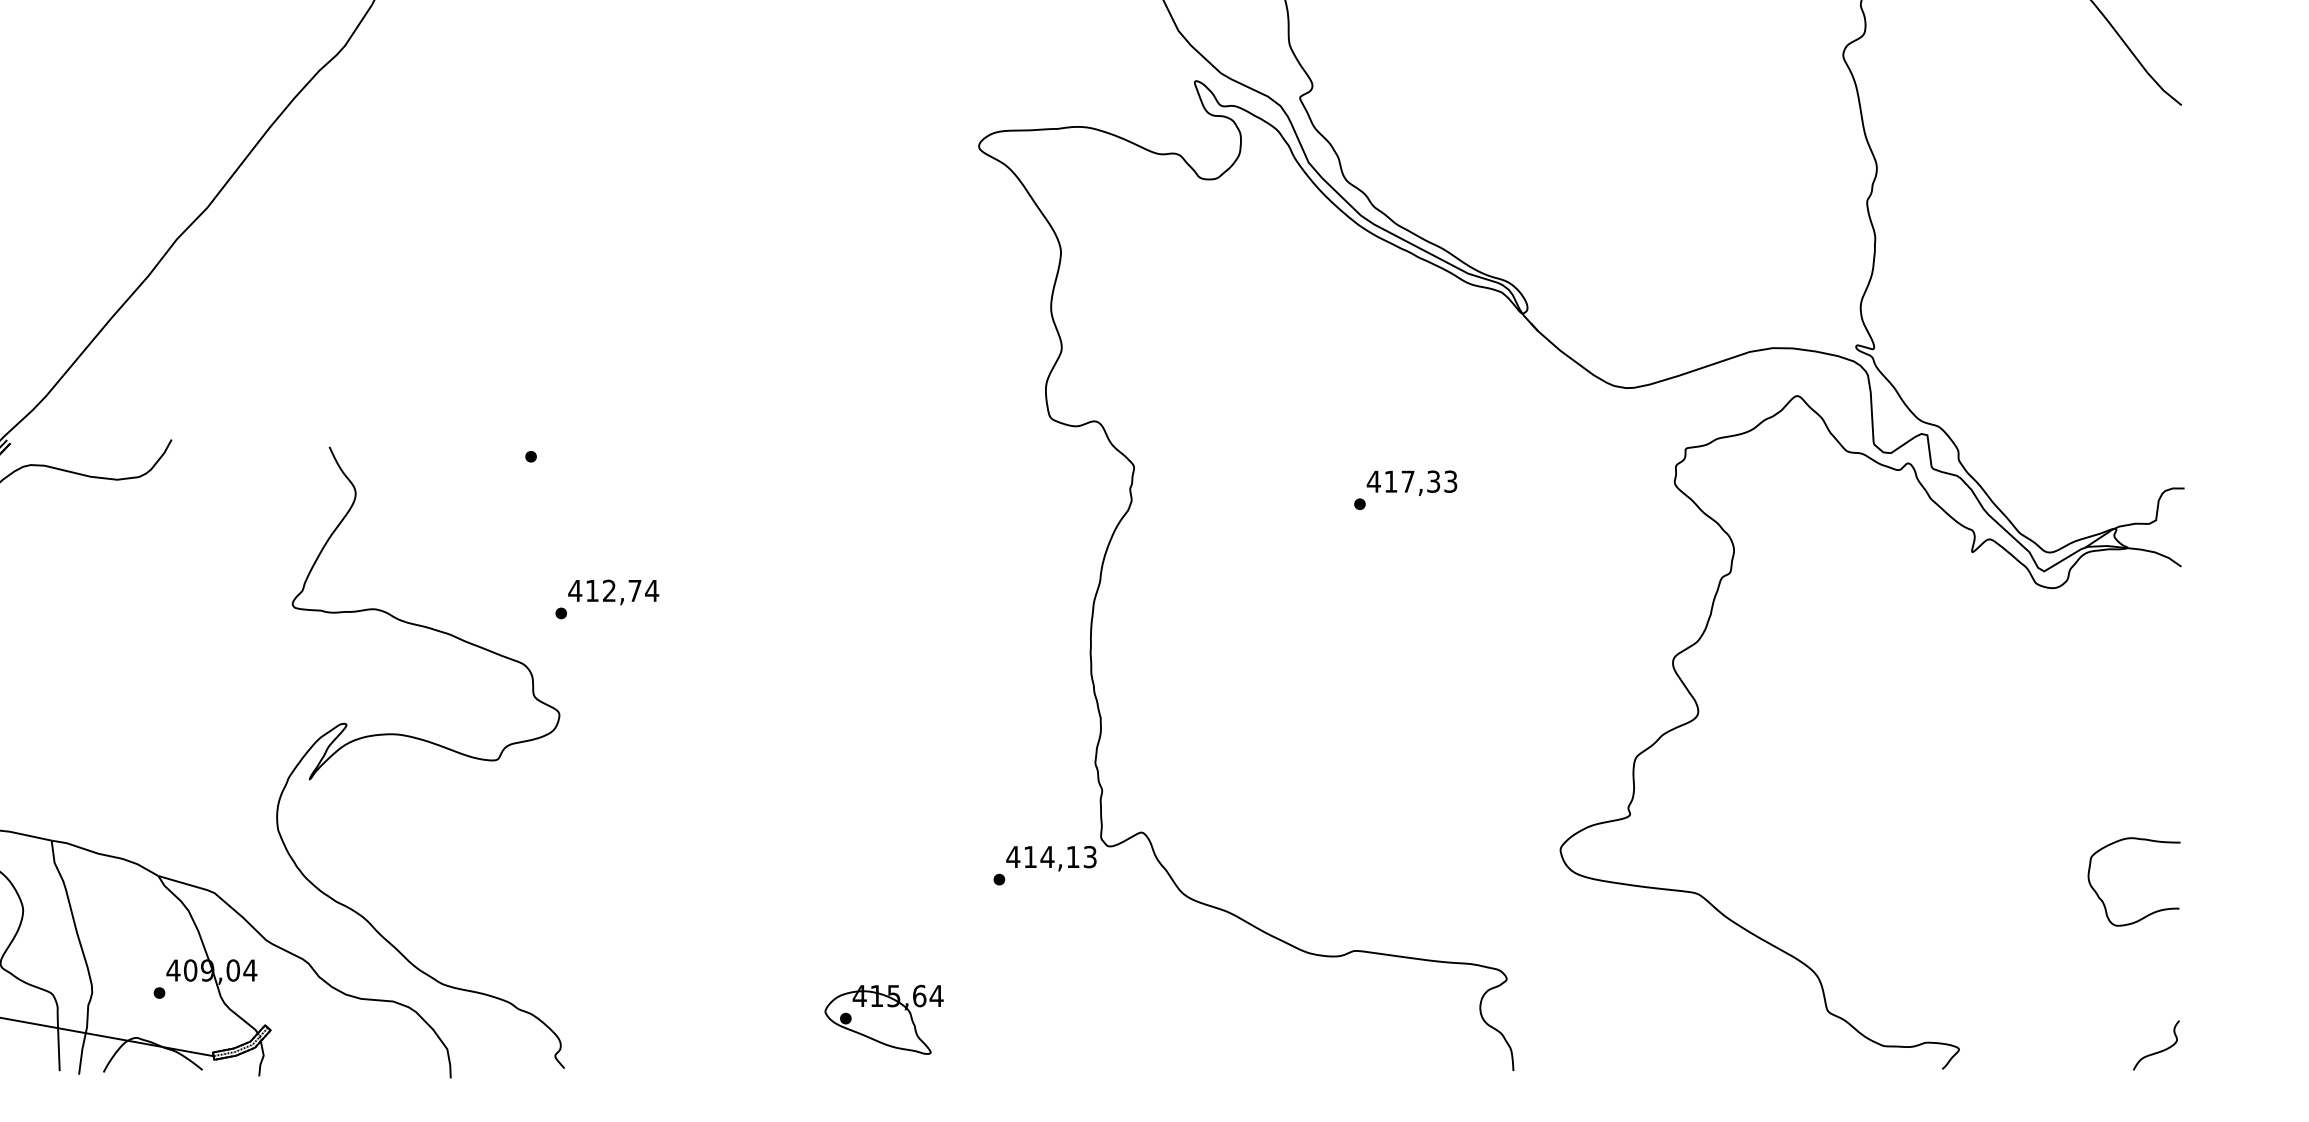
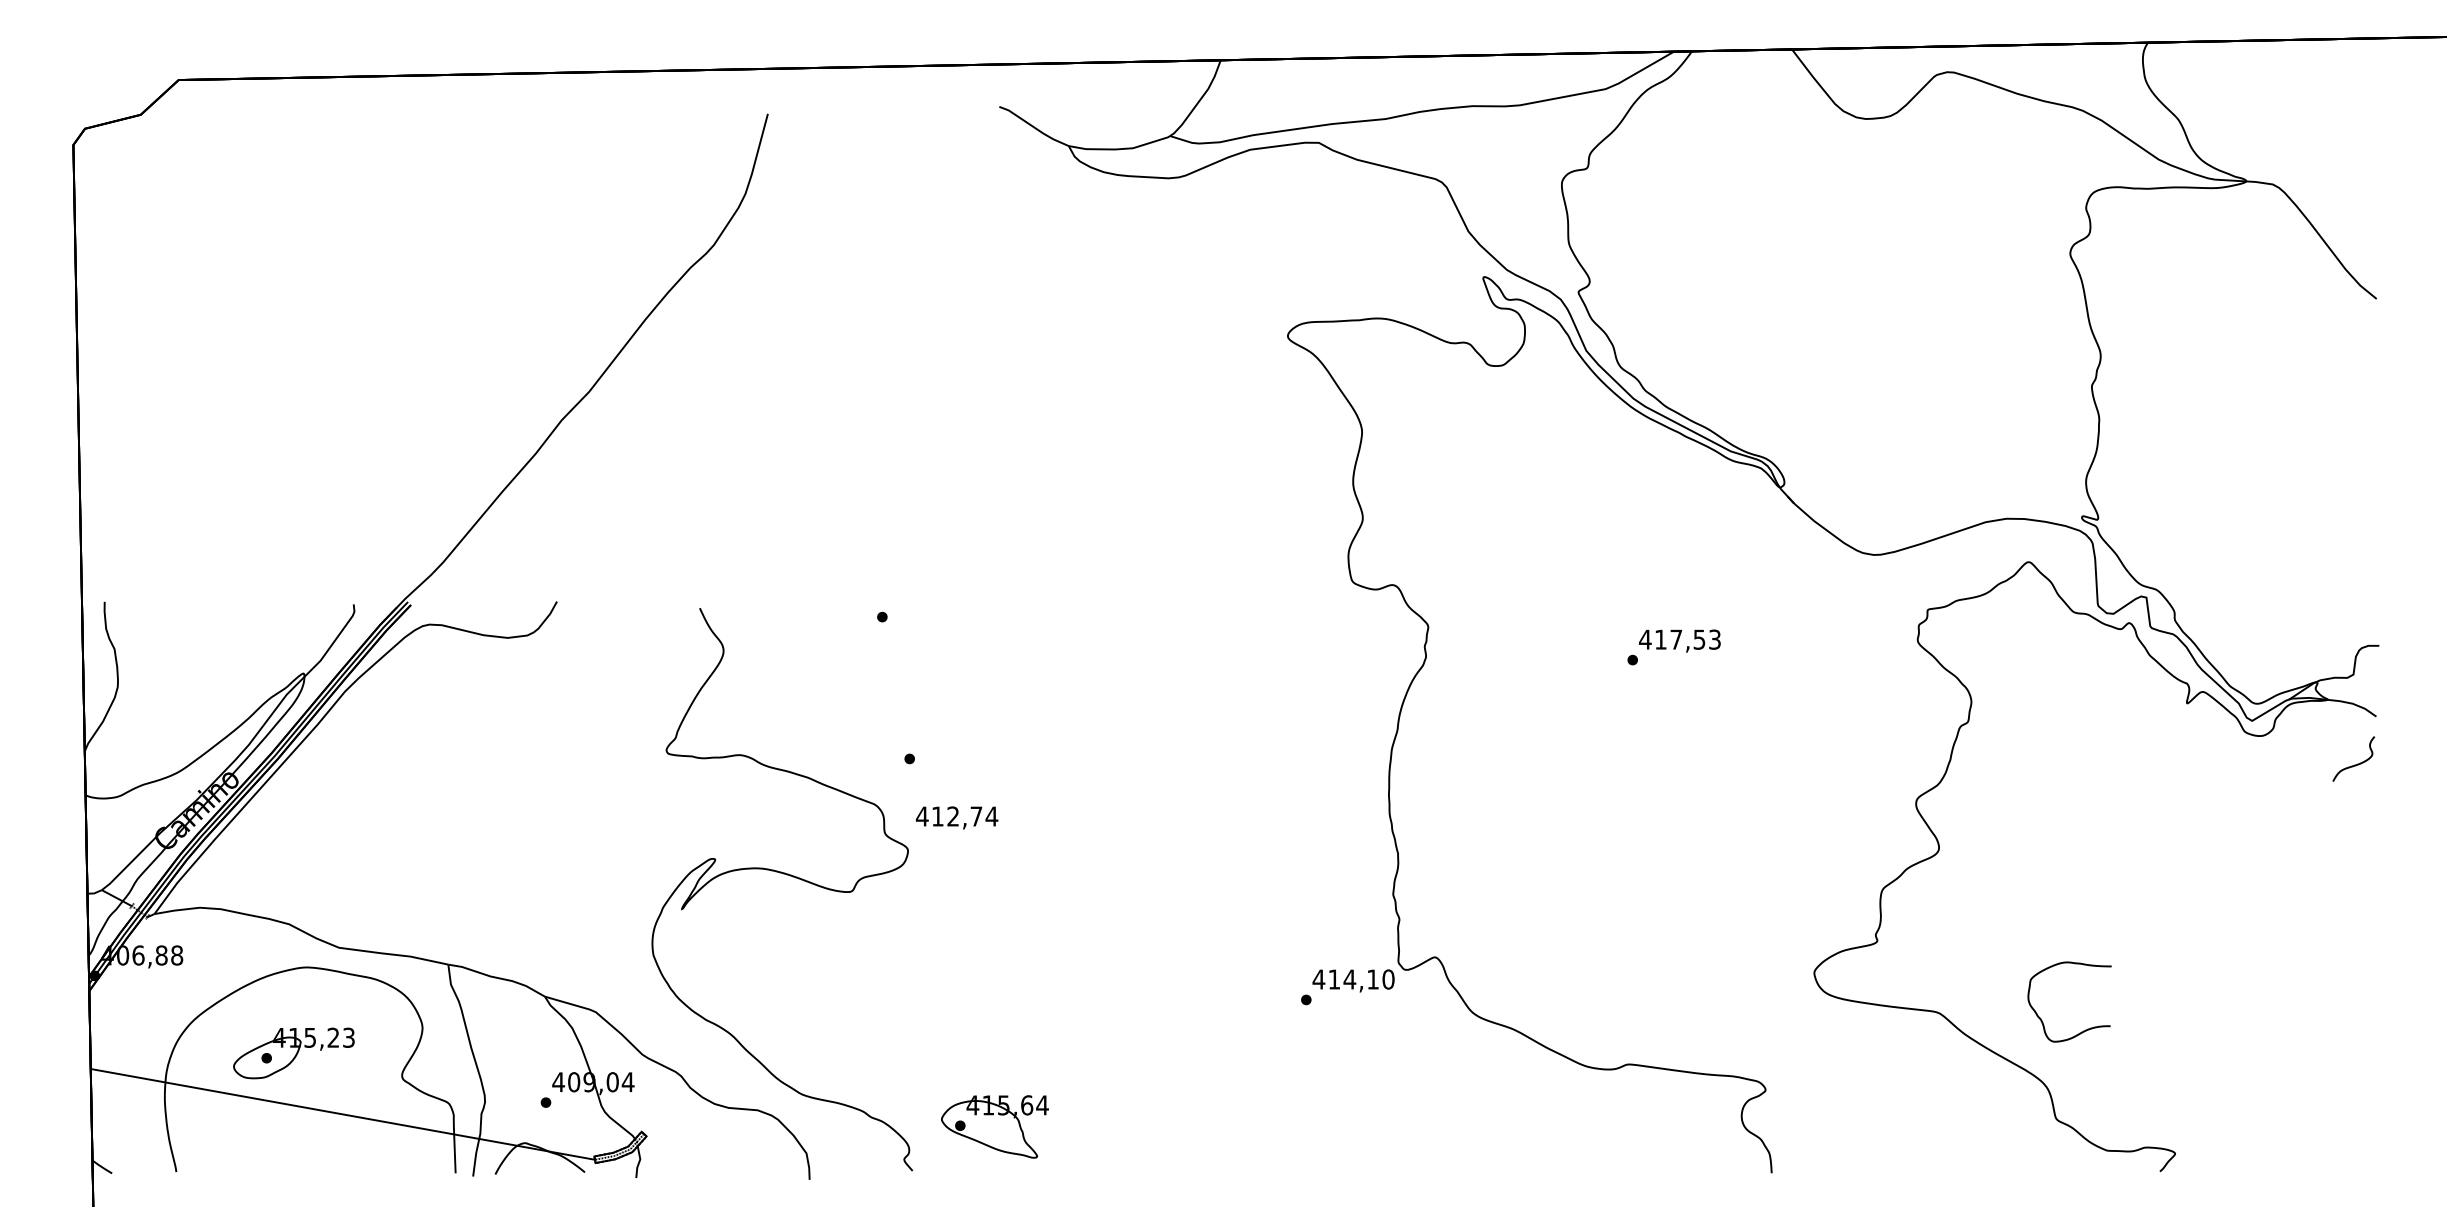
text: (1433, 481) -> (1699, 639), 417,33 -> 417,53
text: (614, 591) -> (957, 817), moved
text: (1090, 857) -> (1388, 979), 414,13 -> 414,10
curve: (2149, 913) -> (2083, 1030), moved
part: (883, 1019) -> (994, 1126), moved
curve: (2157, 1051) -> (2354, 764), moved

